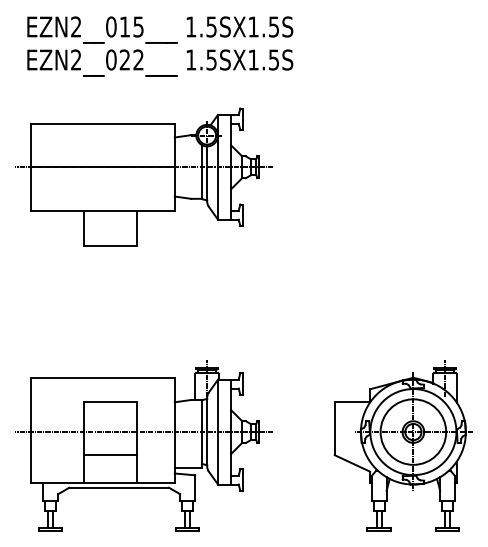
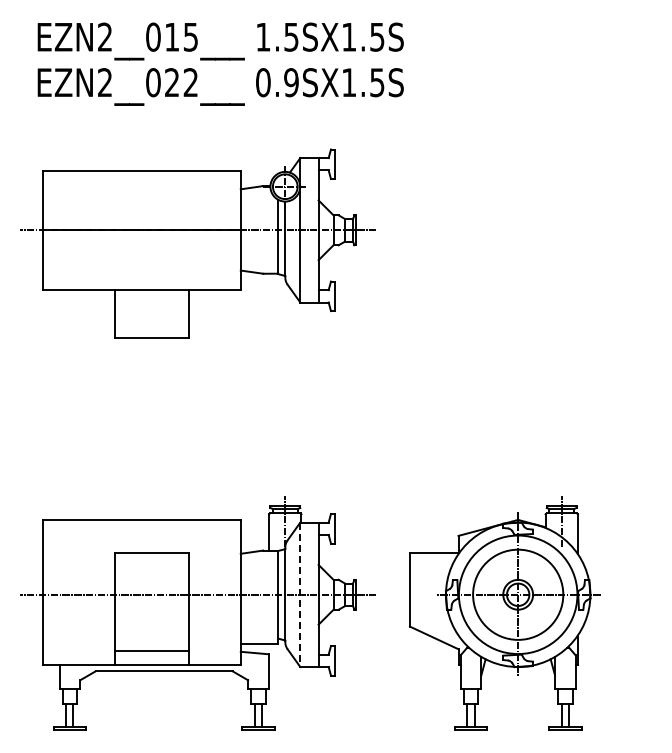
text: (201, 59) -> (277, 82), 1.5SX1.5S -> 0.9SX1.5S
line: (218, 432) -> (300, 595), solid -> dashed
part: (403, 445) -> (504, 613), moved
line: (110, 455) -> (152, 650), moved

